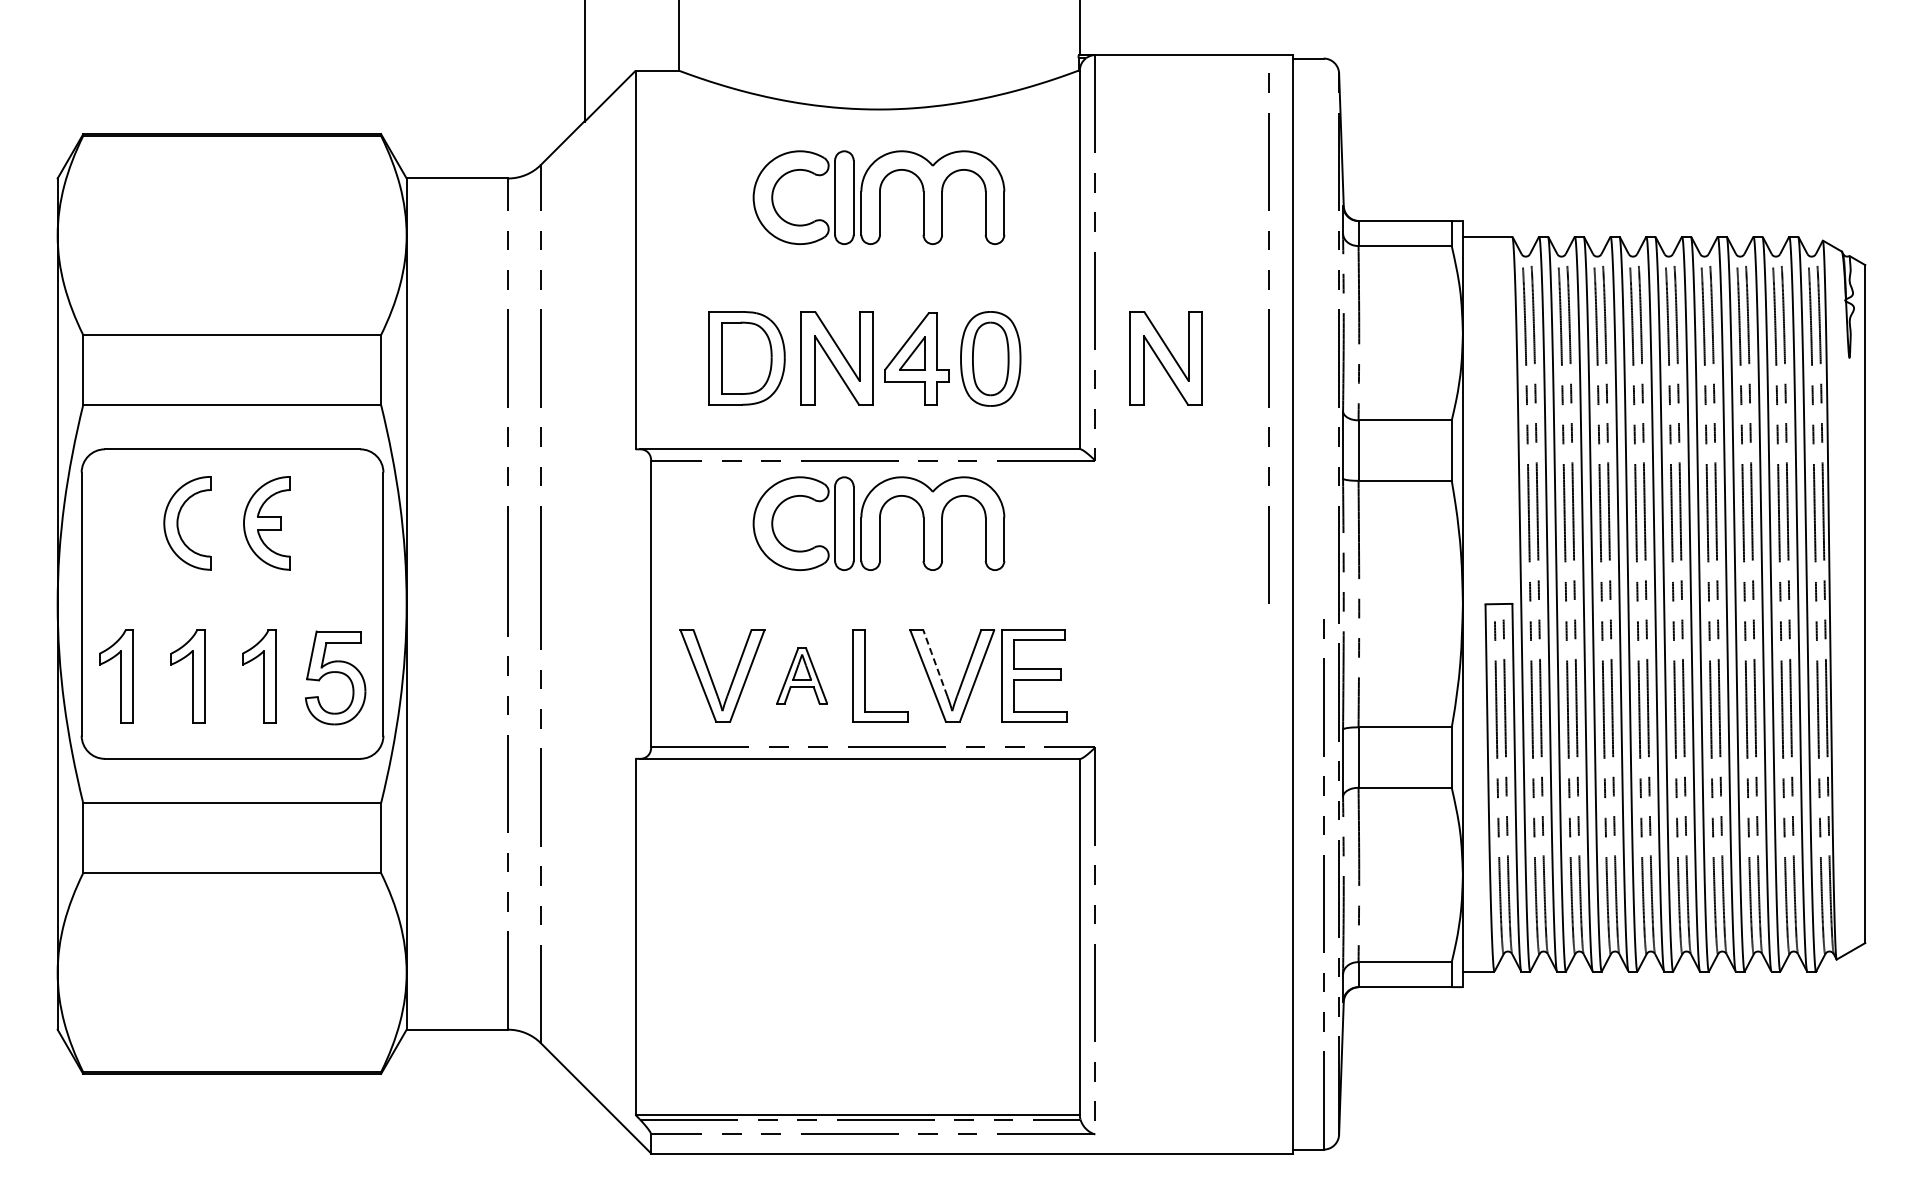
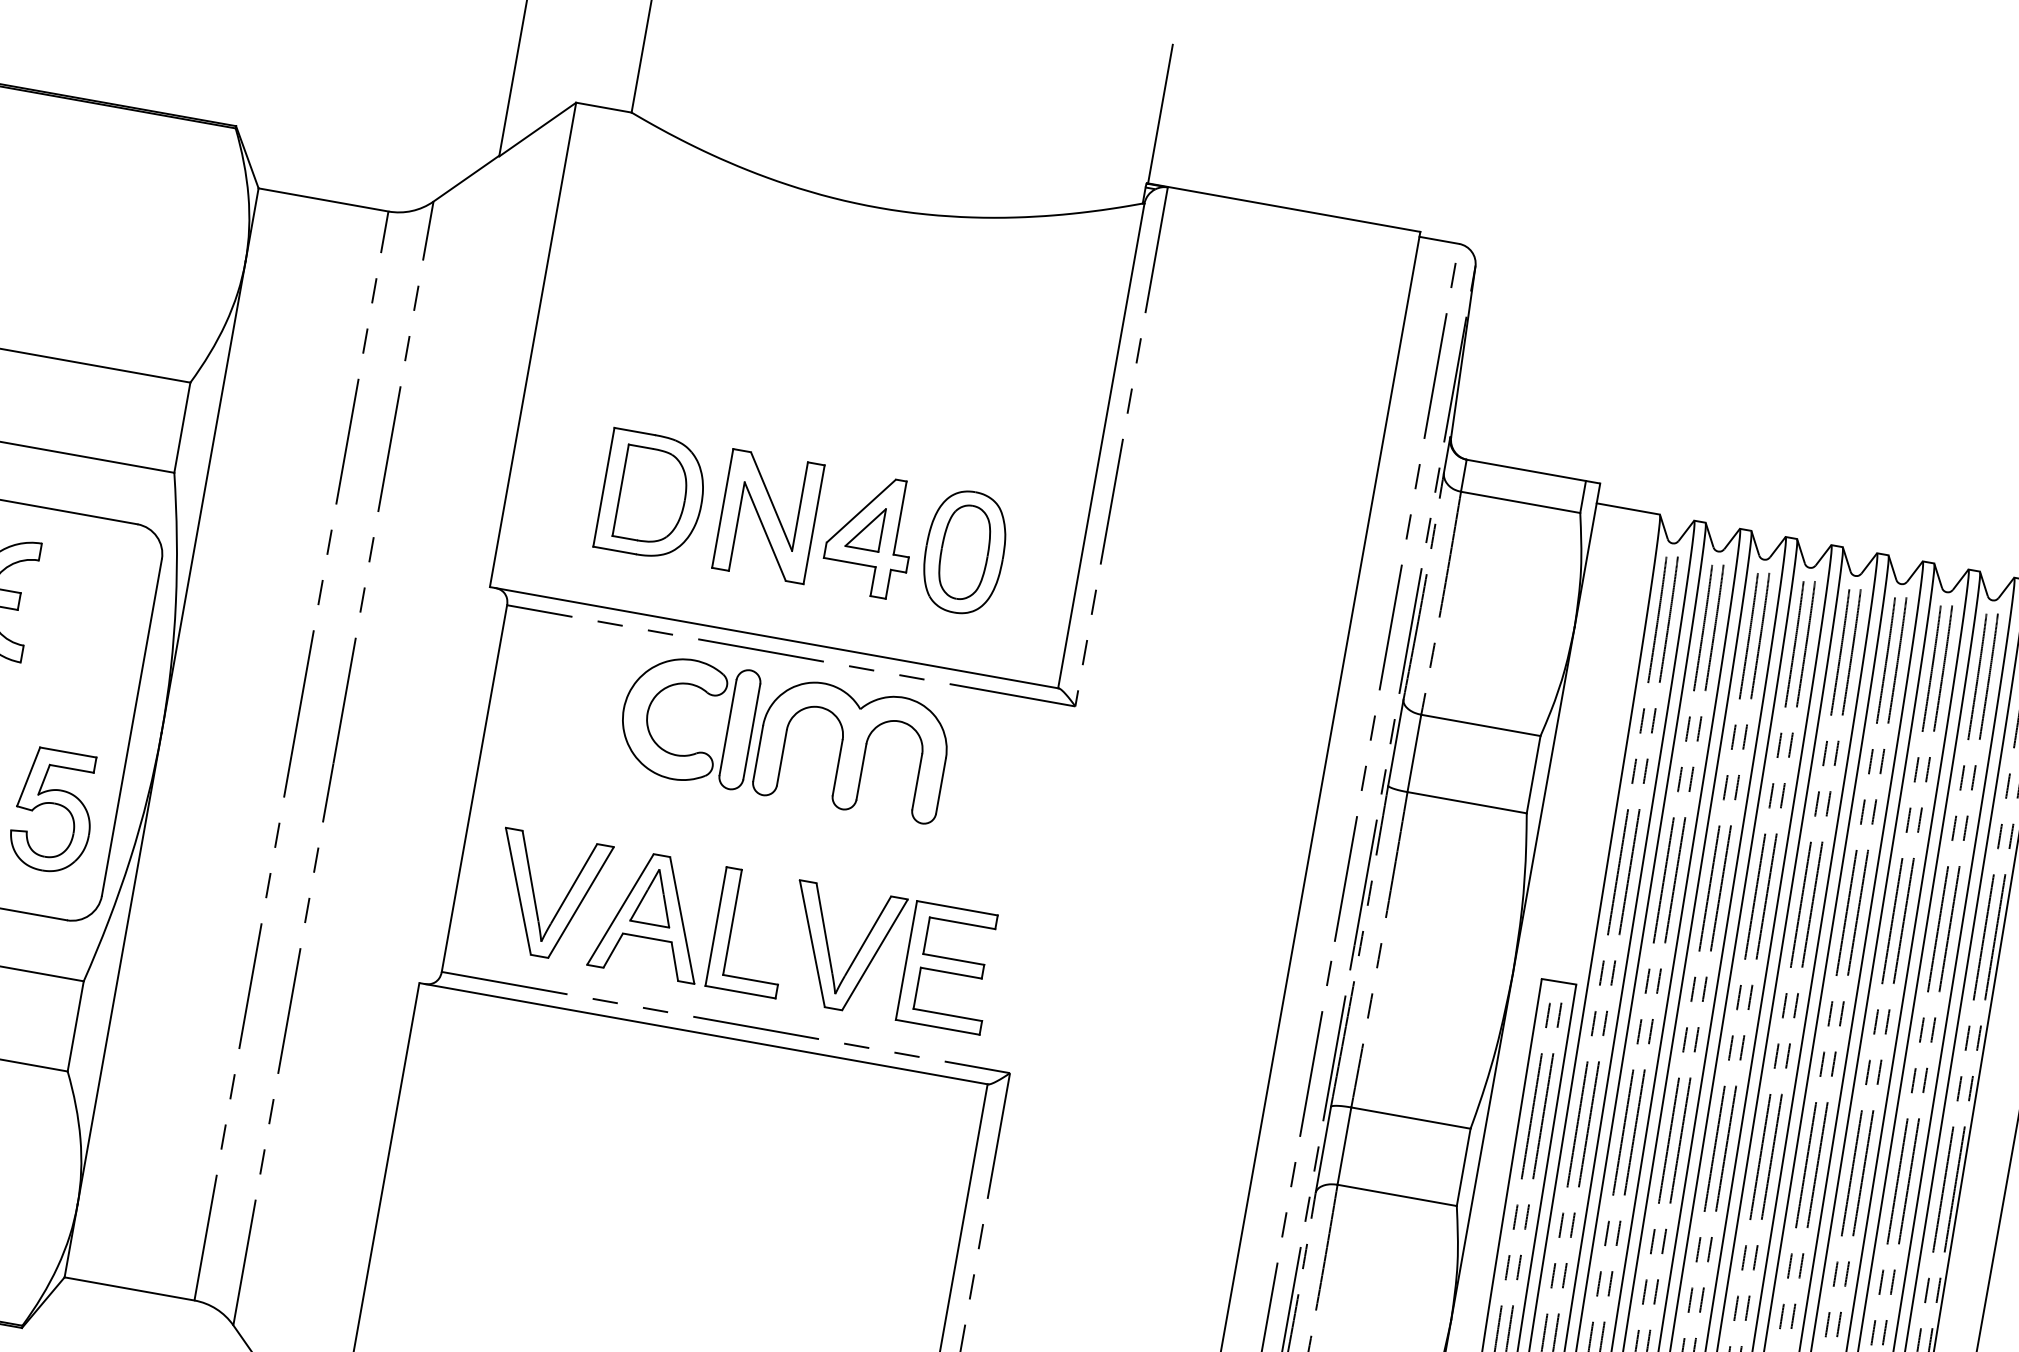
part: (878, 197) -> (857, 320), removed
line: (1268, 338) -> (1395, 602), moved
part: (1165, 358) -> (1188, 591), removed
line: (935, 662) -> (824, 928), dashed -> solid
part: (801, 675) -> (650, 914), size x1.67

